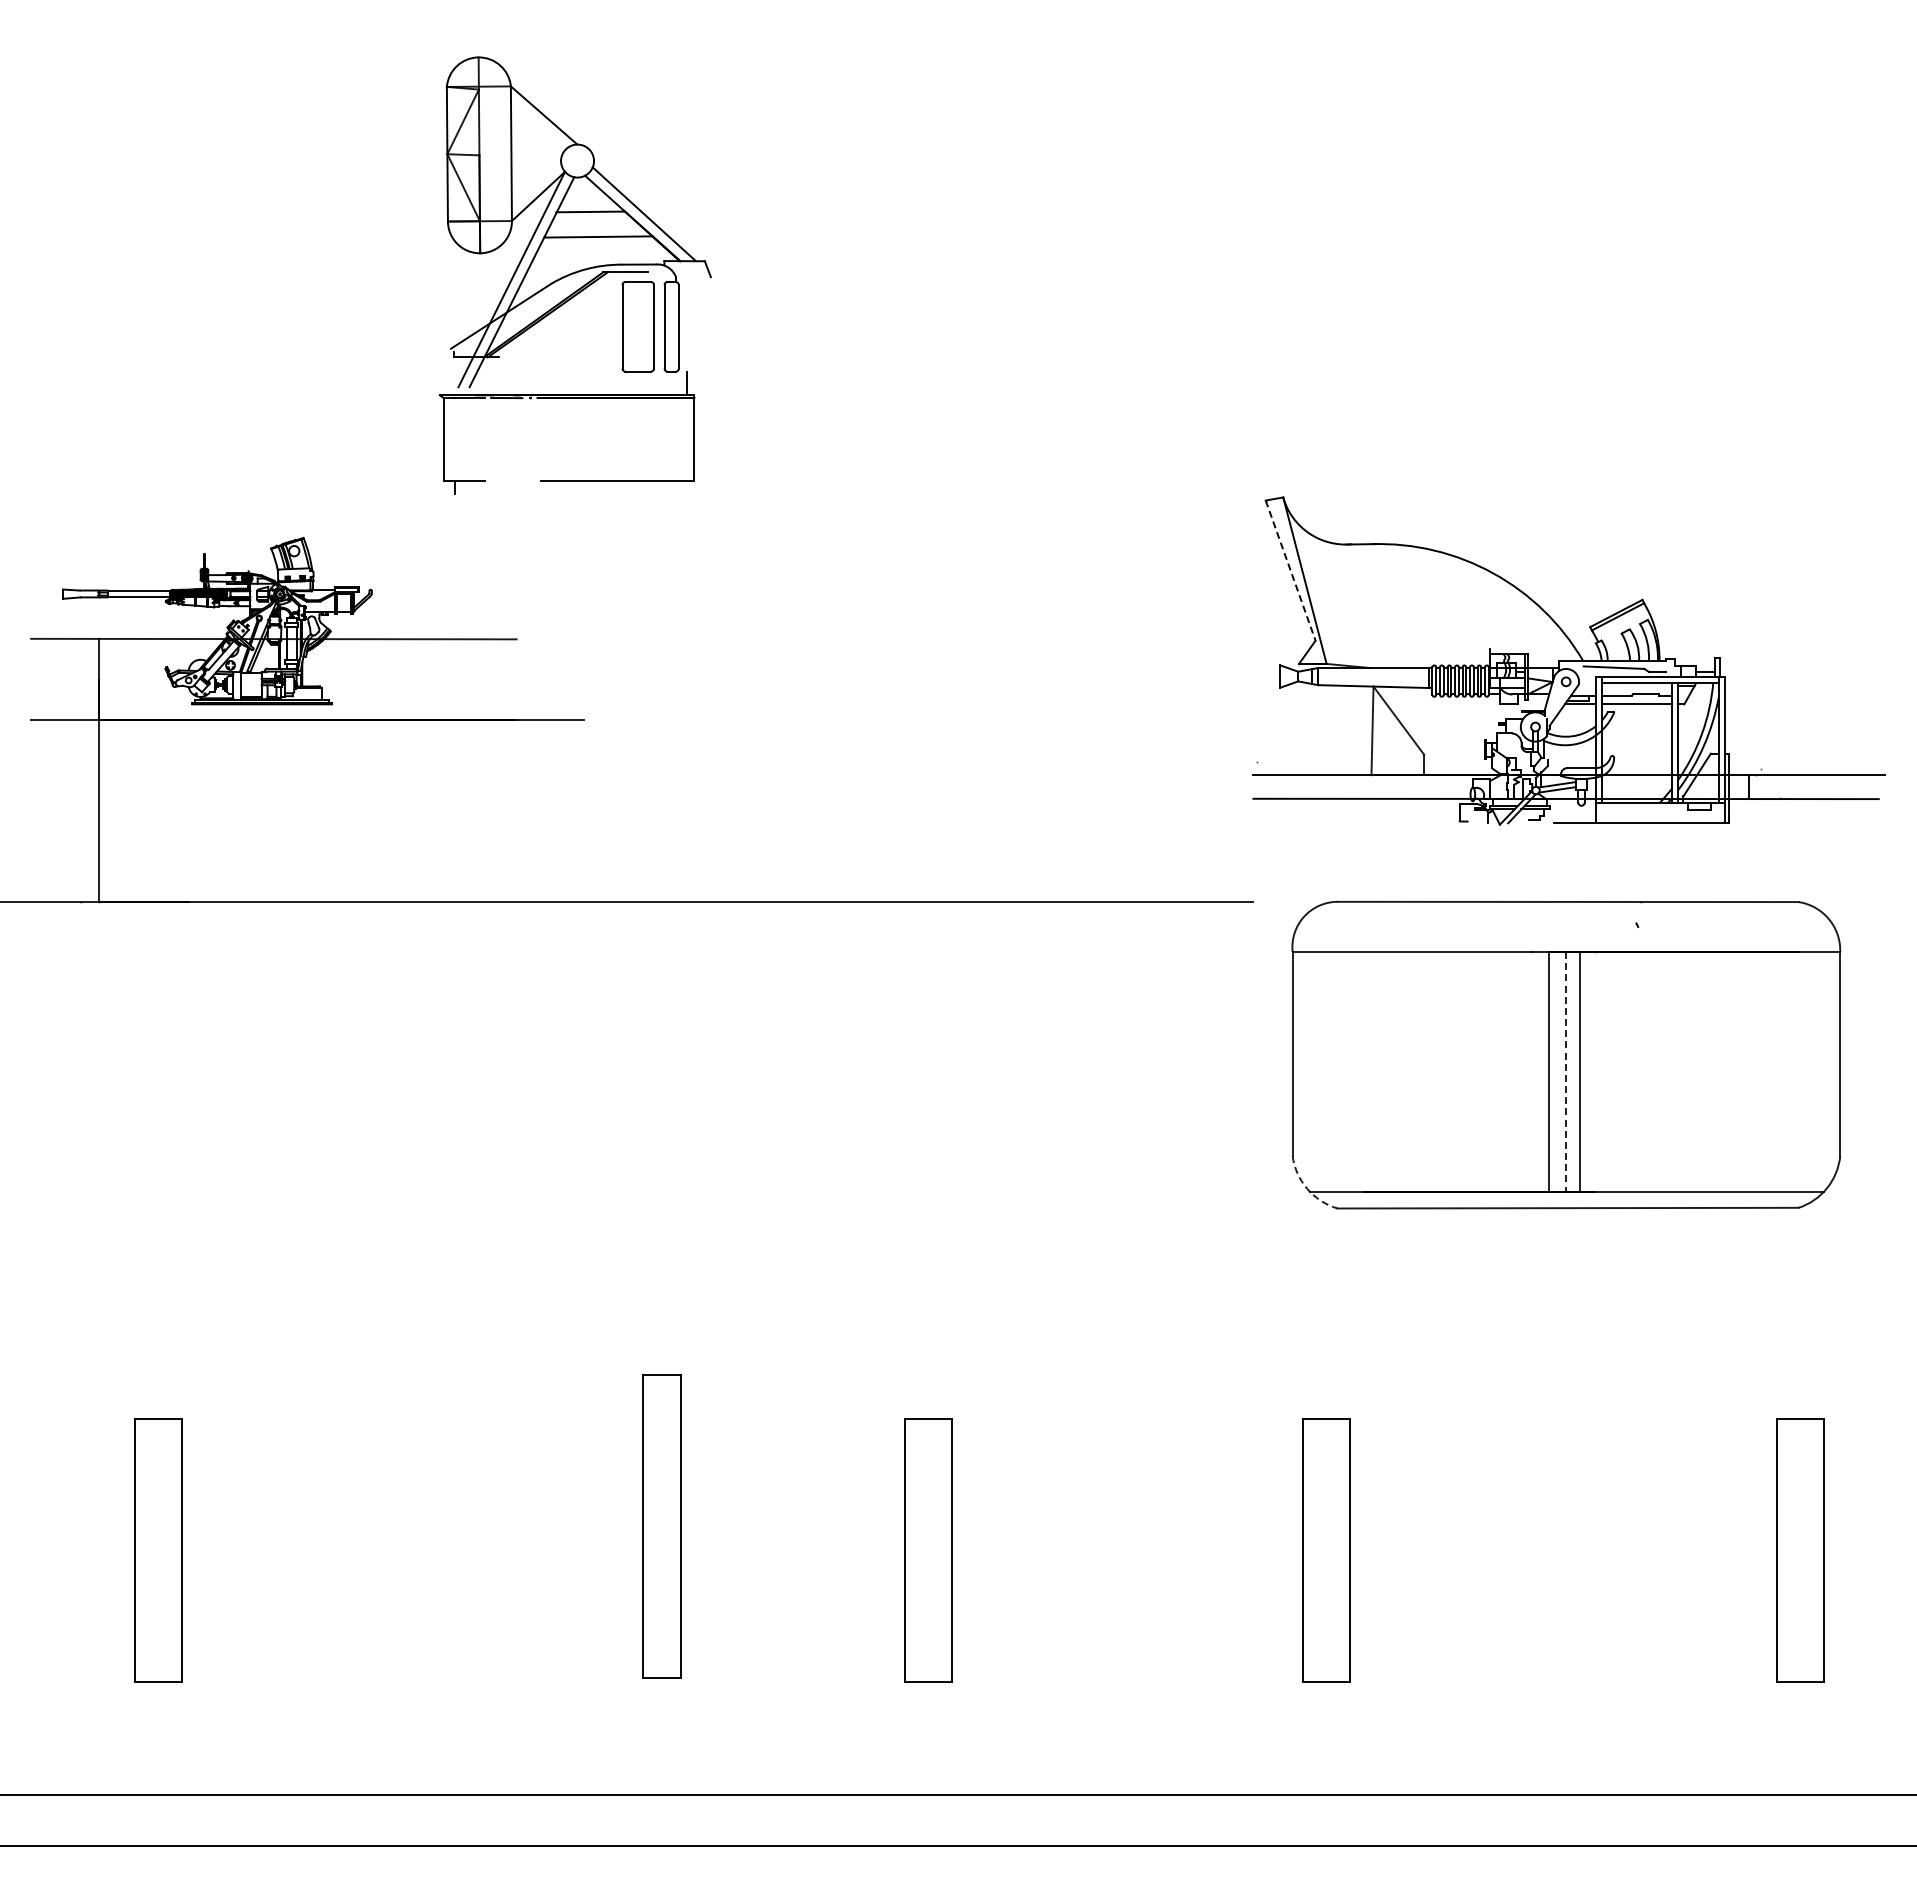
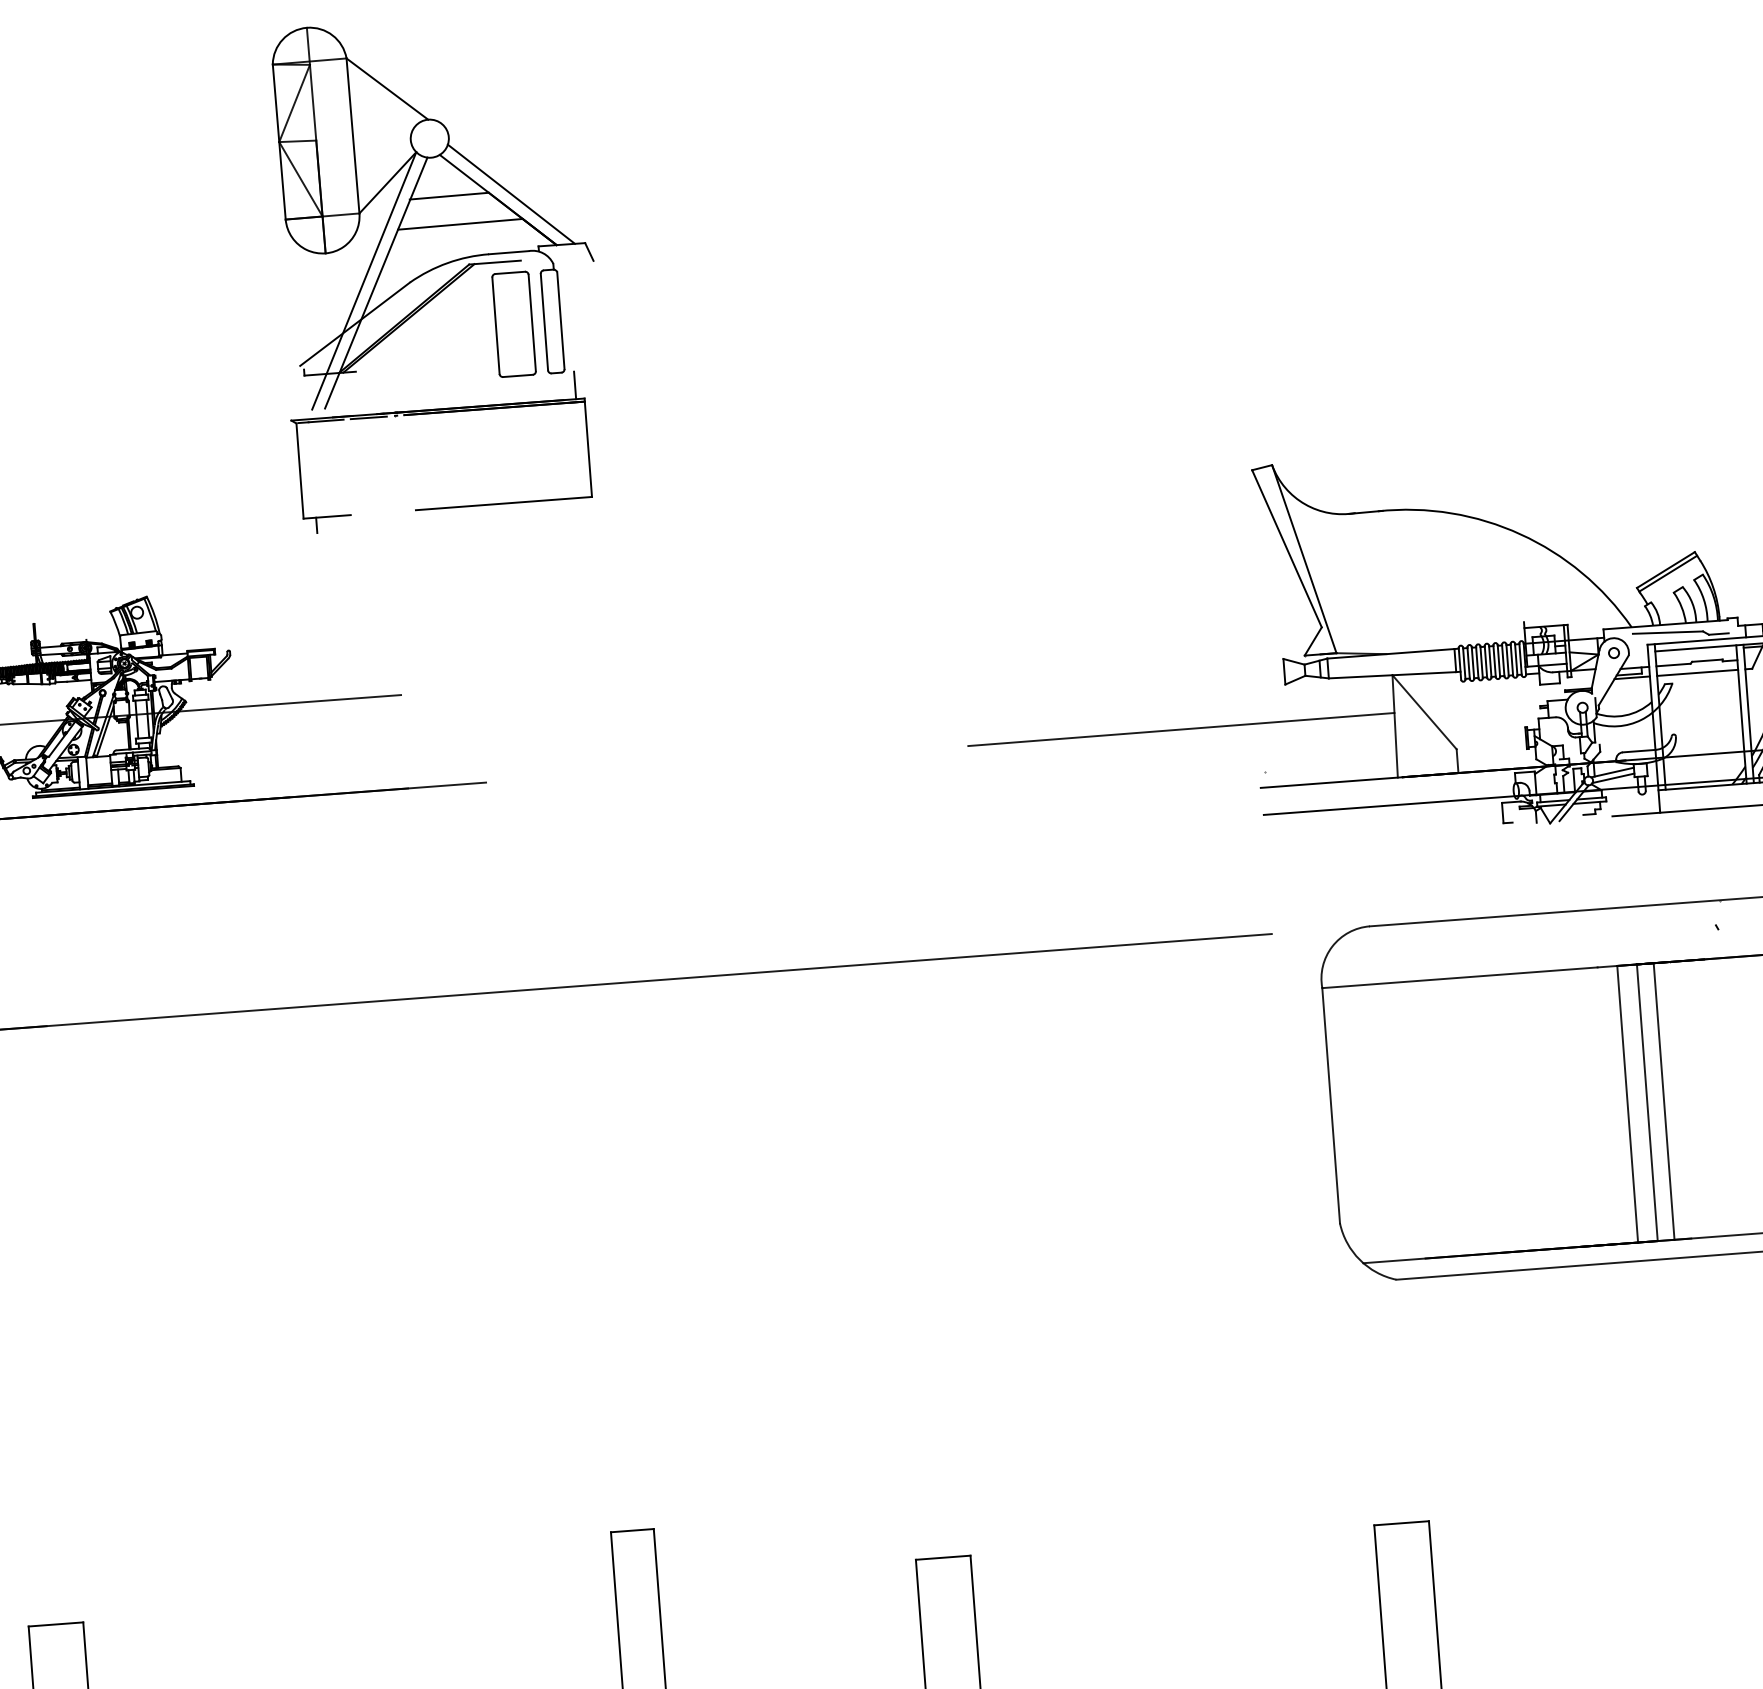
line: (1290, 571) -> (1286, 549), dashed -> solid
line: (1187, 719) -> (1181, 729), added
line: (1565, 1072) -> (1647, 1103), dashed -> solid
arc: (1307, 1189) -> (1359, 1260), dashed -> solid

